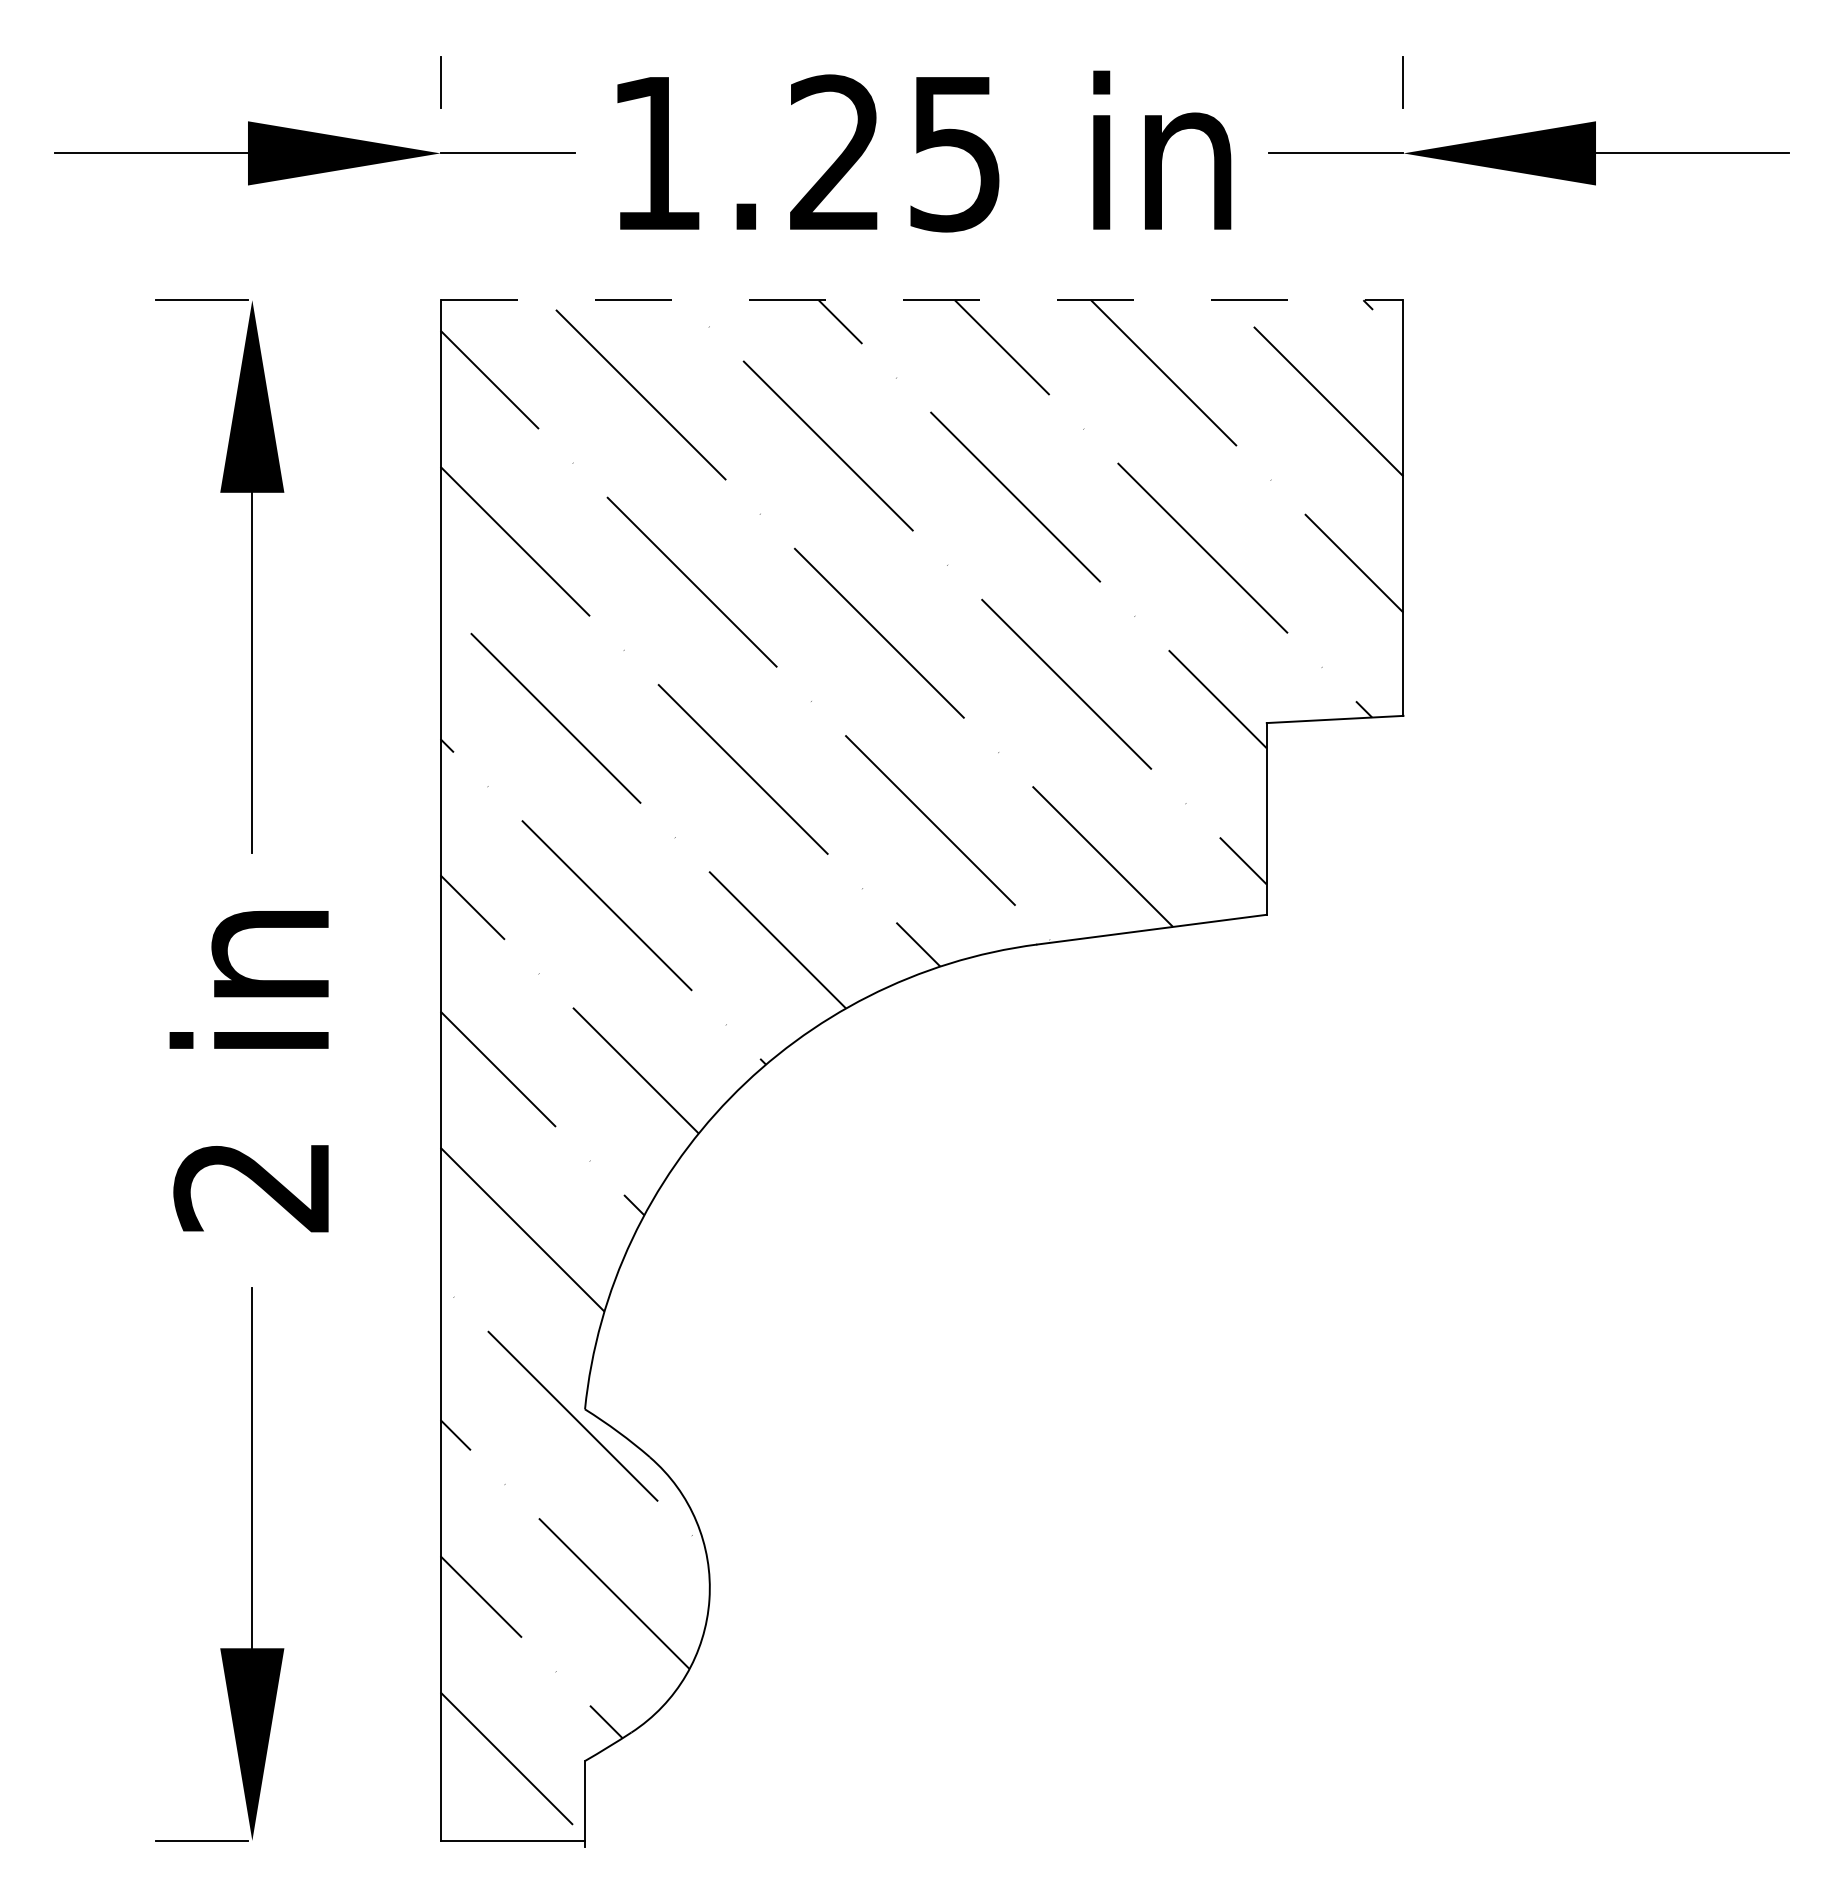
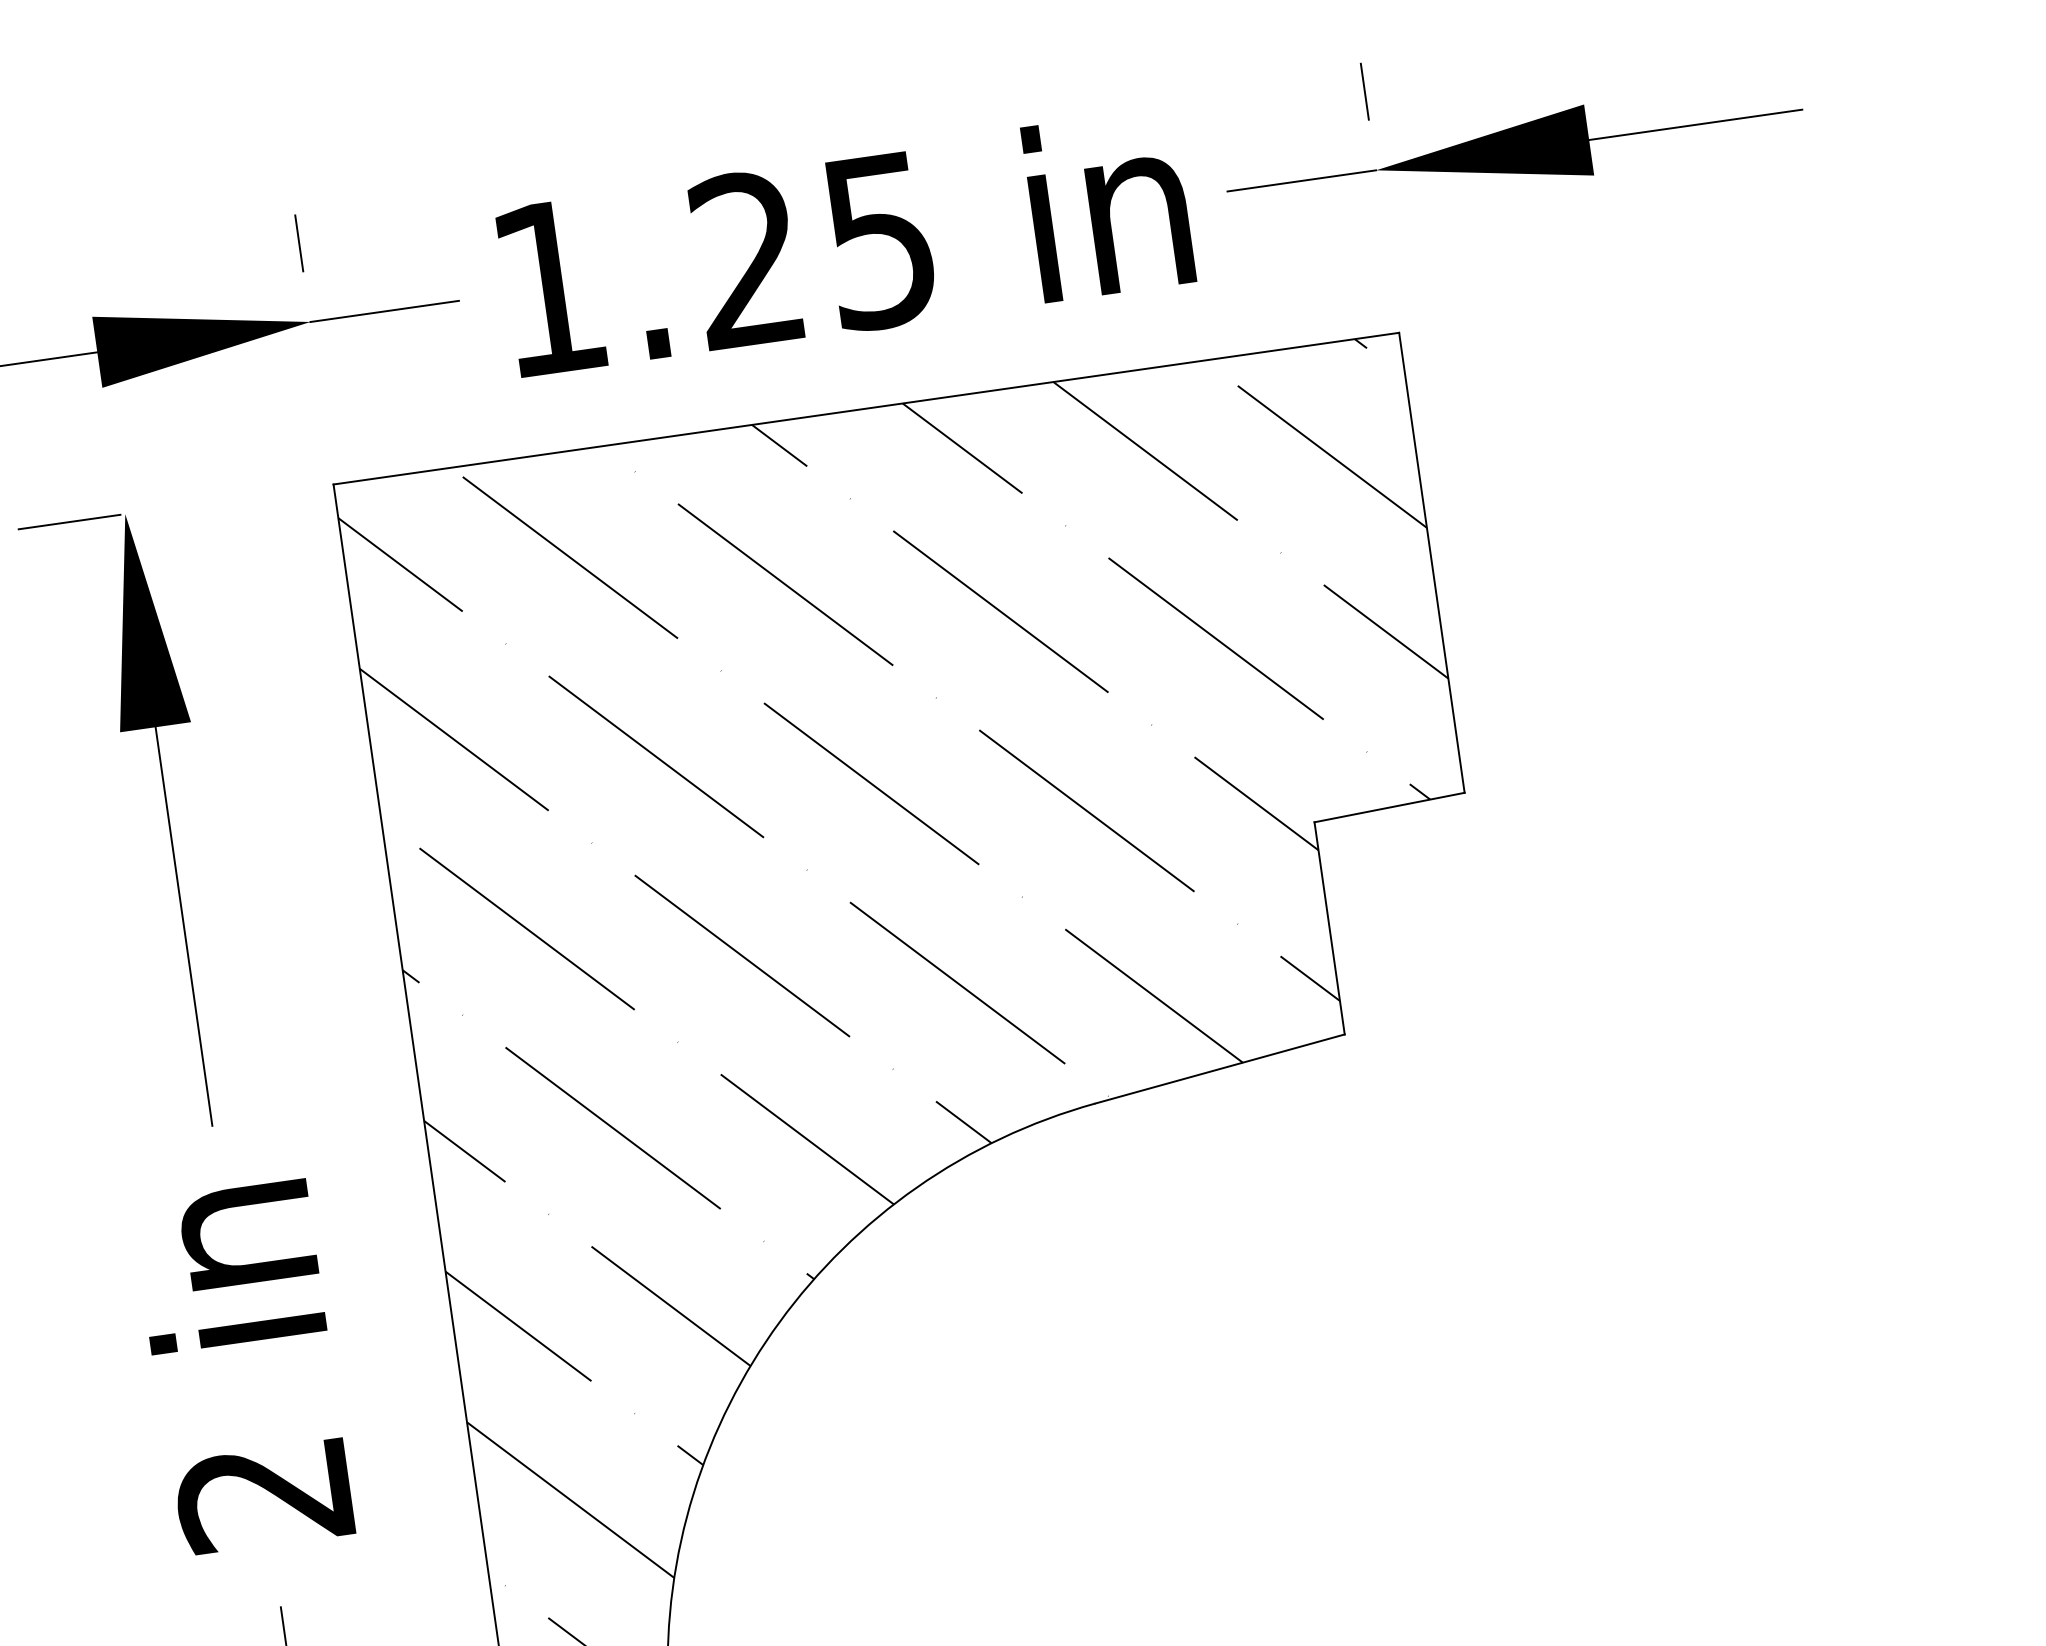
line: (922, 300) -> (866, 408), dashed -> solid

